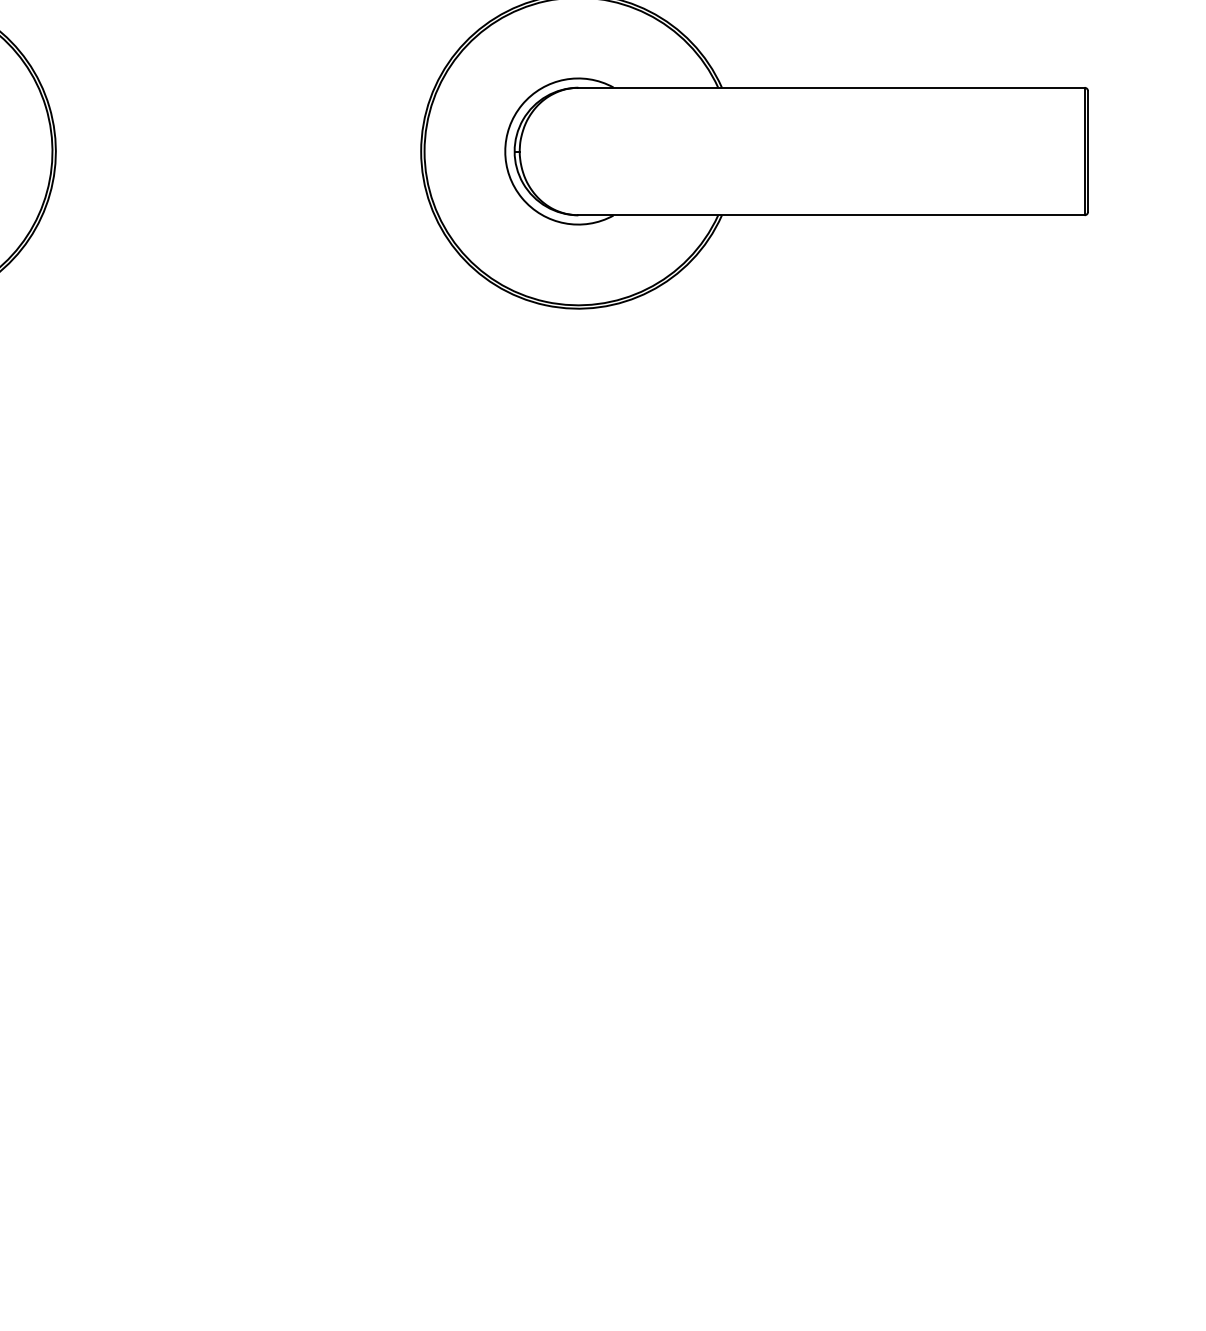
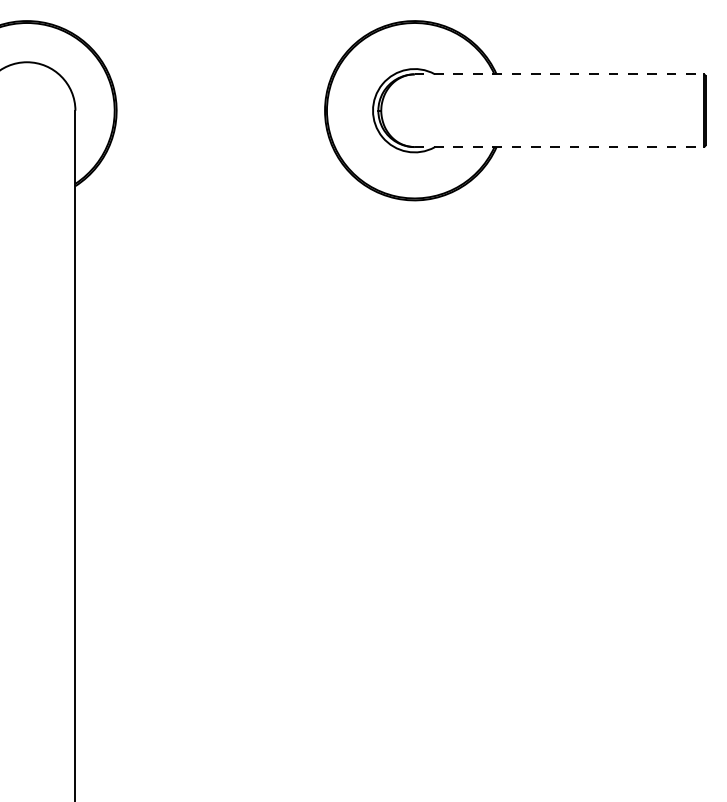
line: (832, 88) -> (559, 74), solid -> dashed
line: (832, 215) -> (559, 147), solid -> dashed

